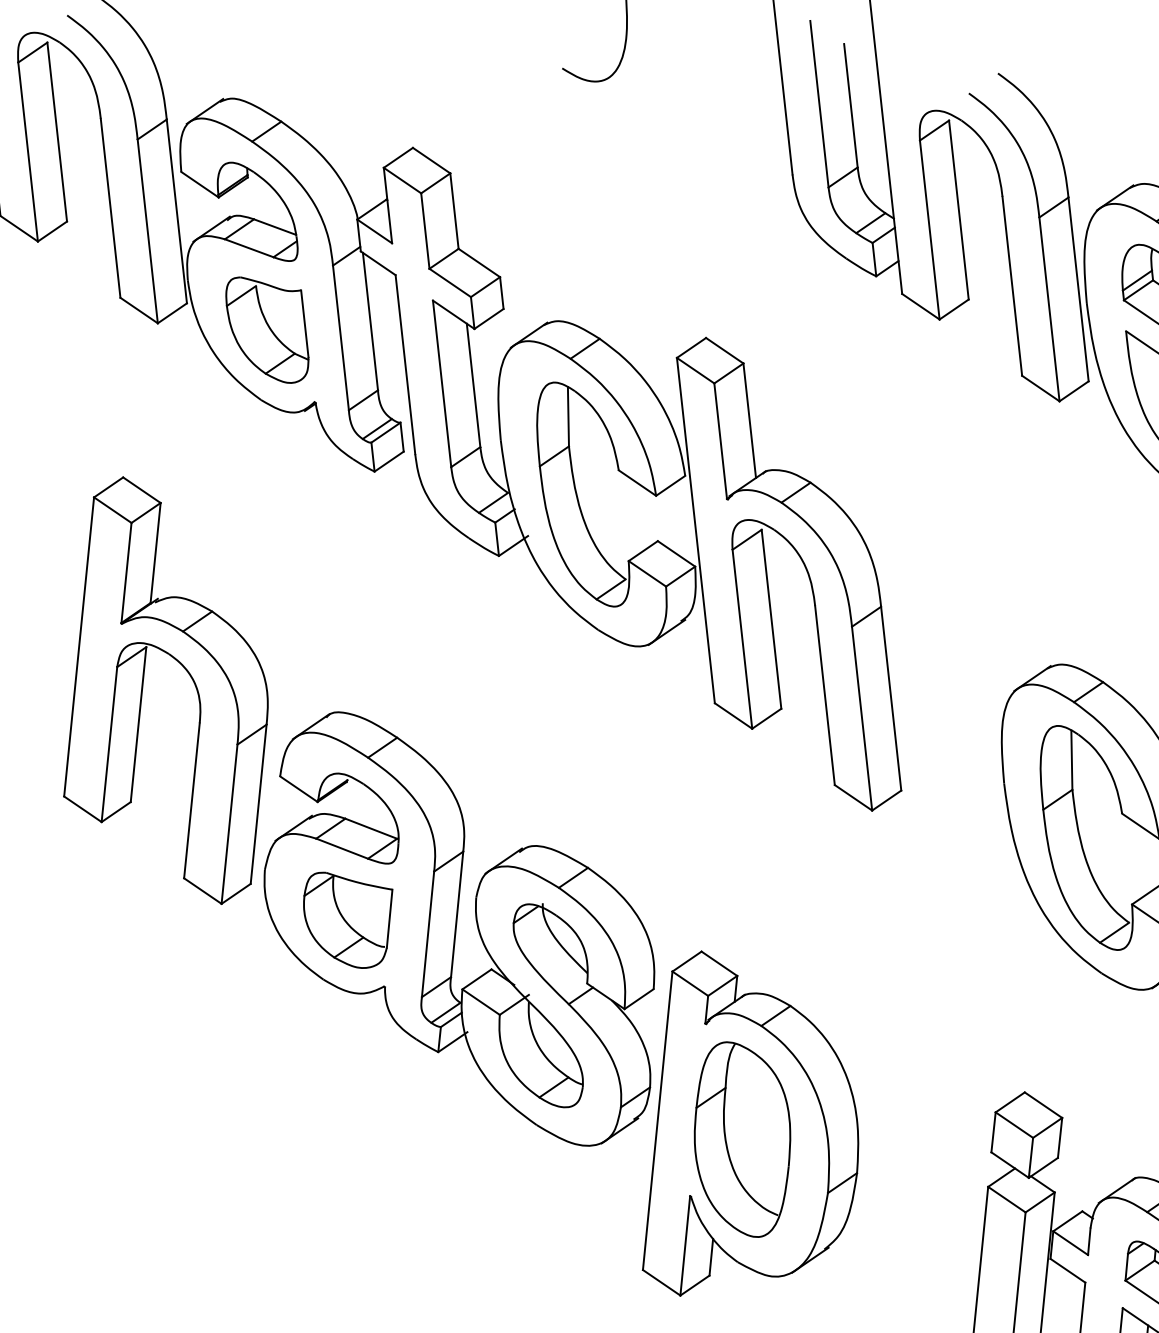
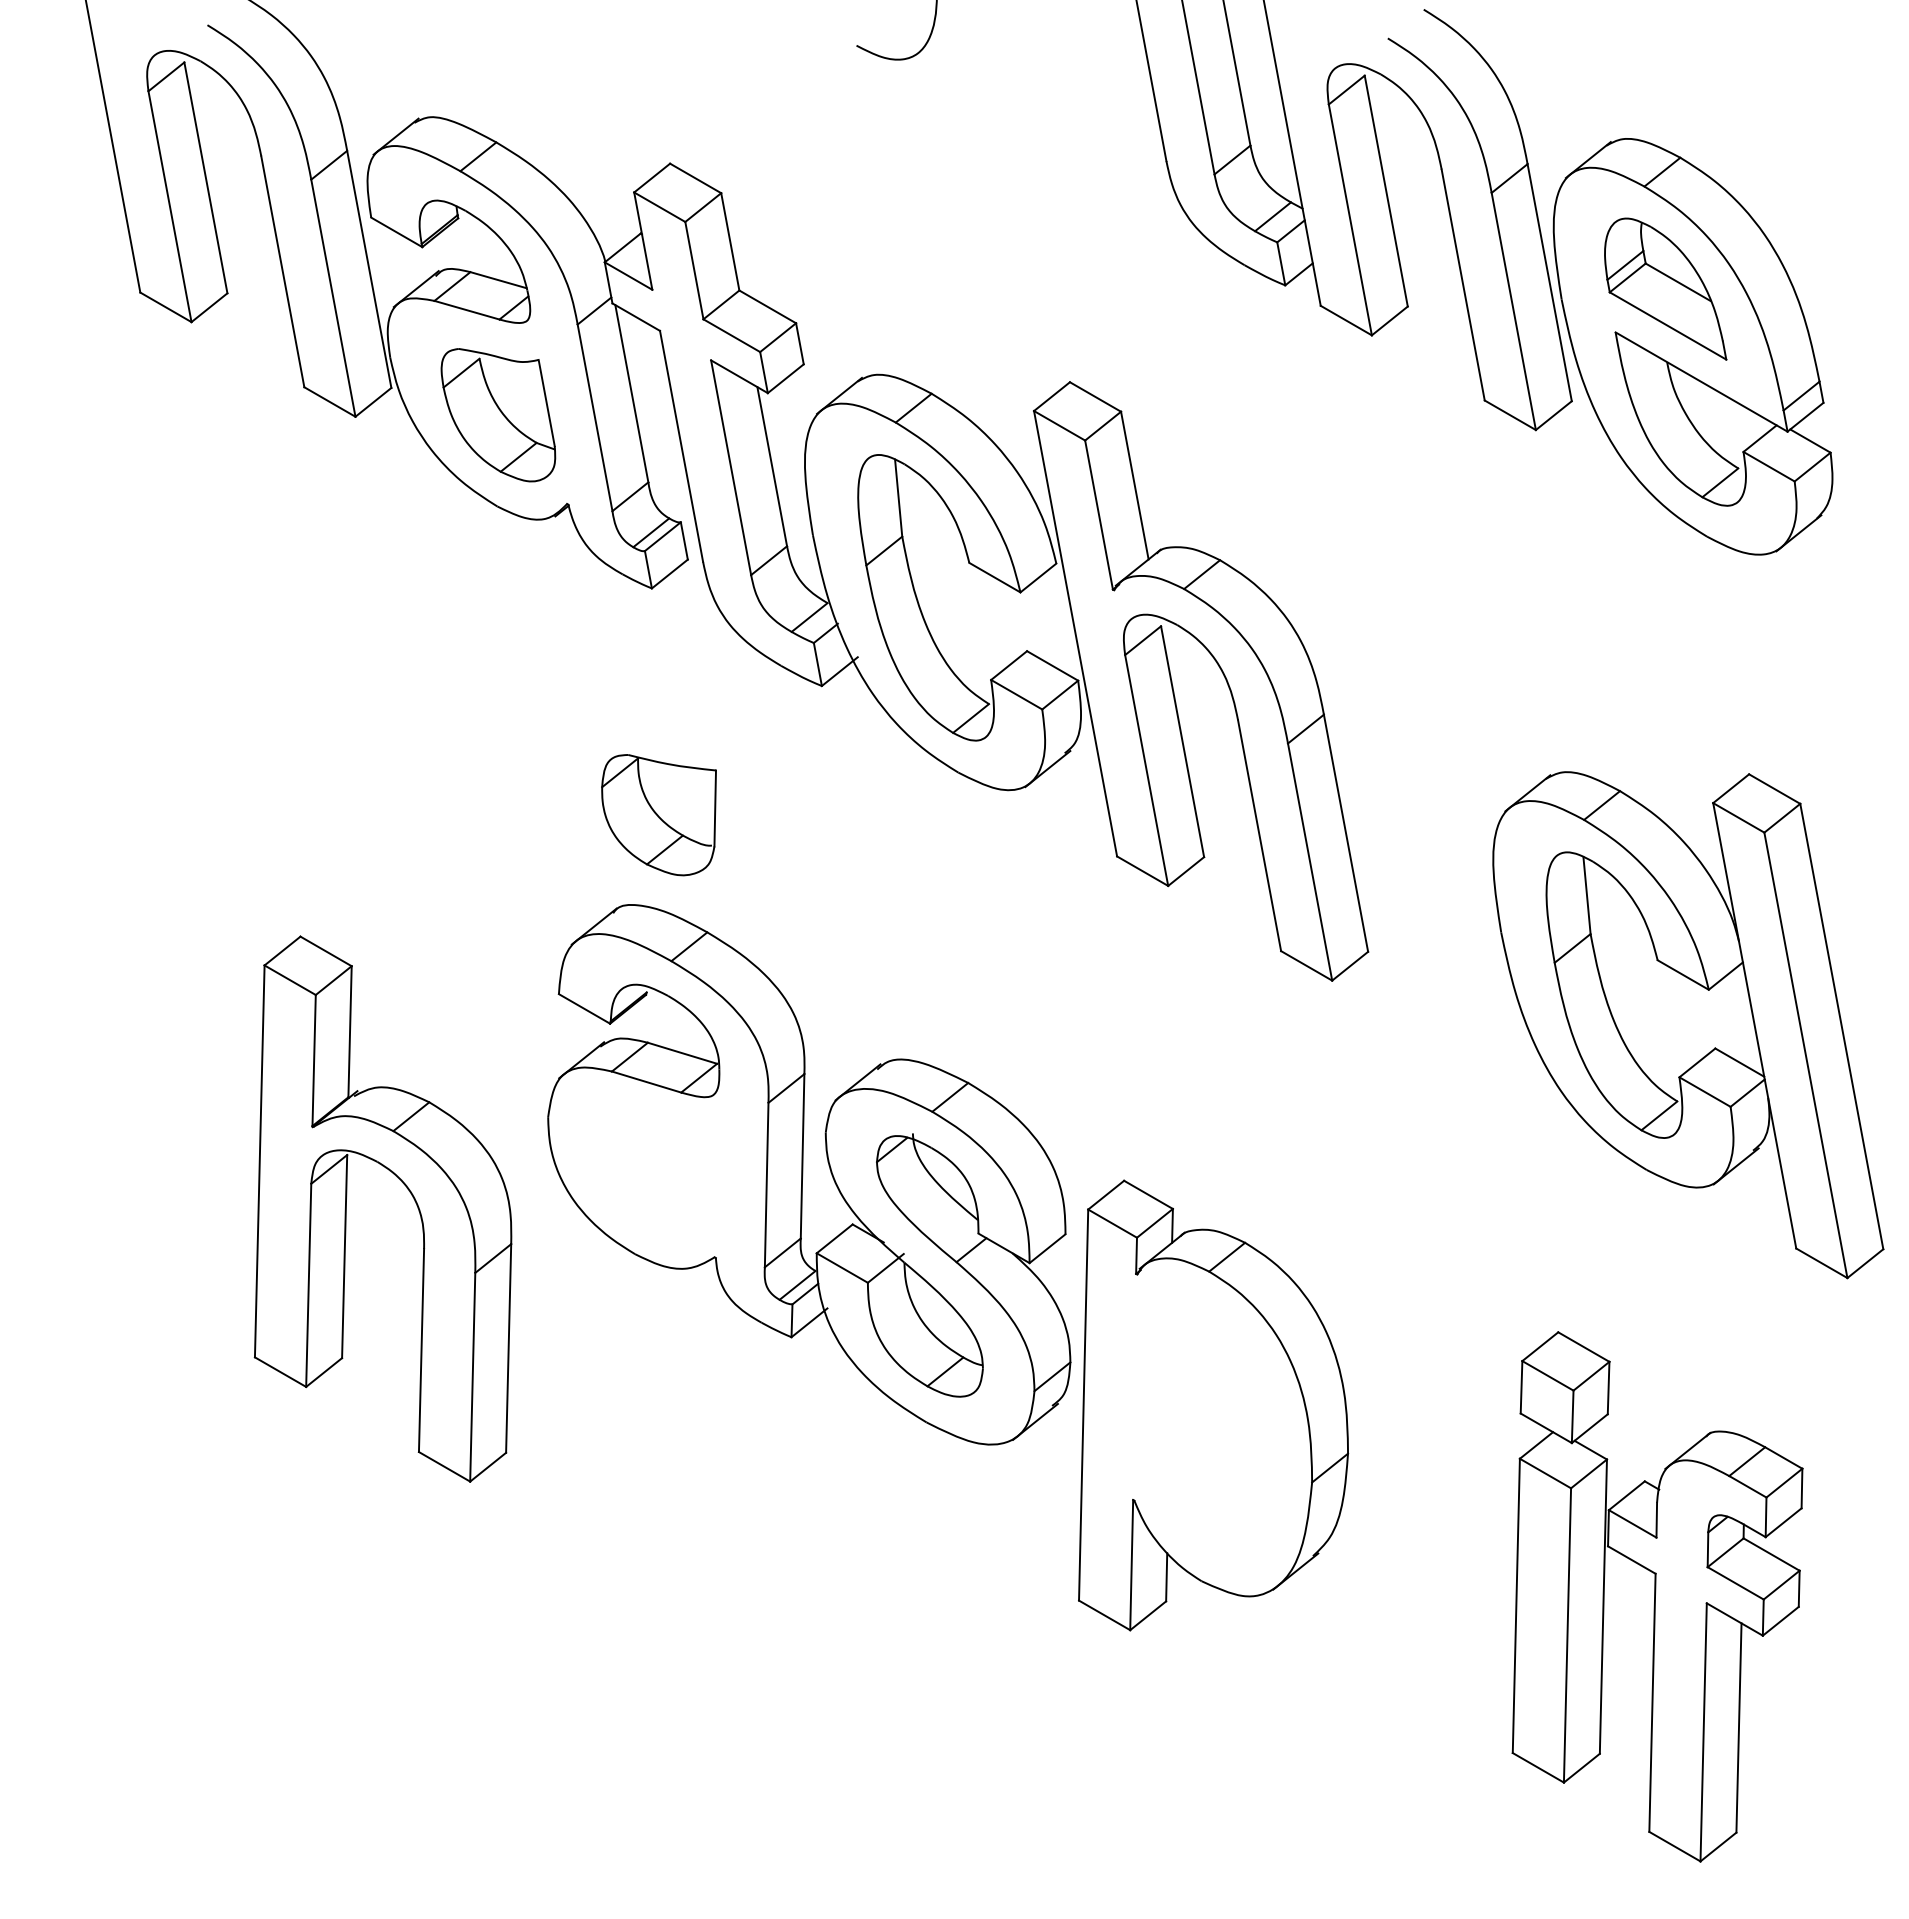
part: (189, 676) -> (406, 1188), moved
part: (345, 920) -> (658, 815), moved
part: (742, 1139) -> (1195, 1421), removed

